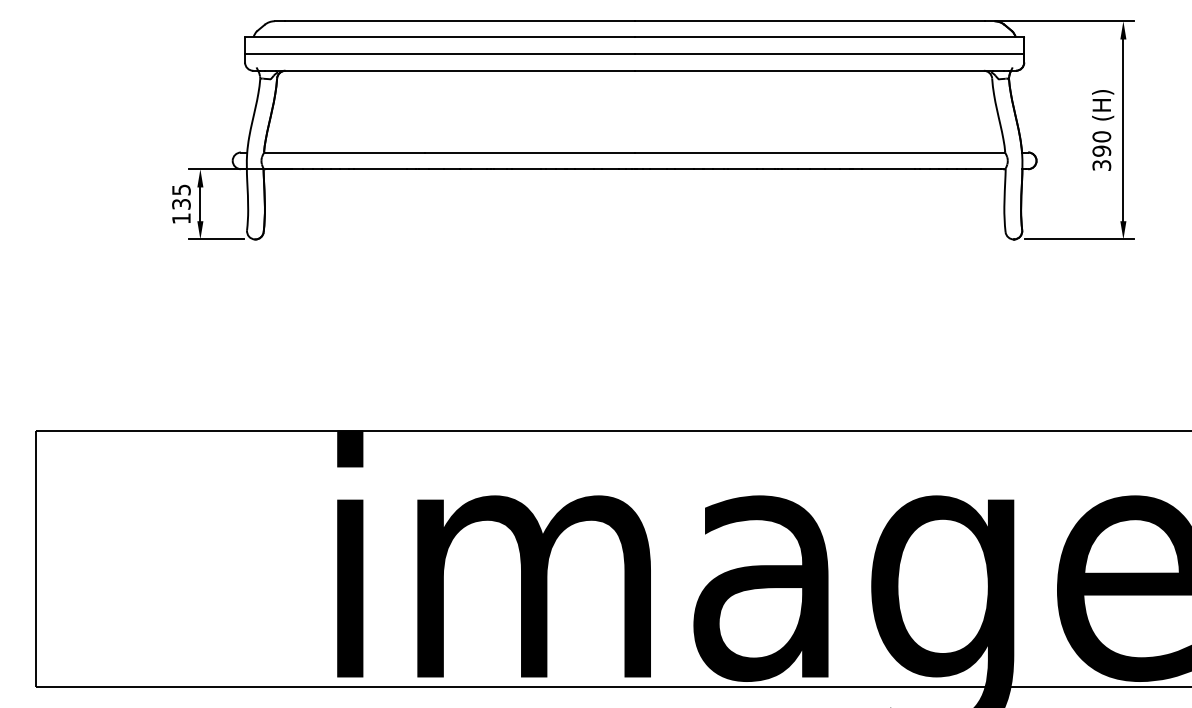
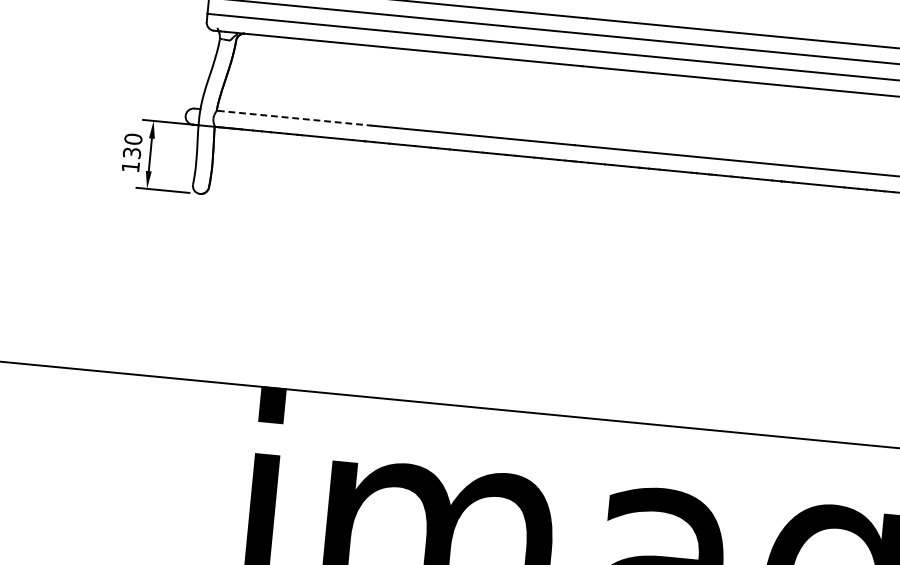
line: (344, 152) -> (294, 118), solid -> dashed
text: (181, 189) -> (133, 138), 135 -> 130

